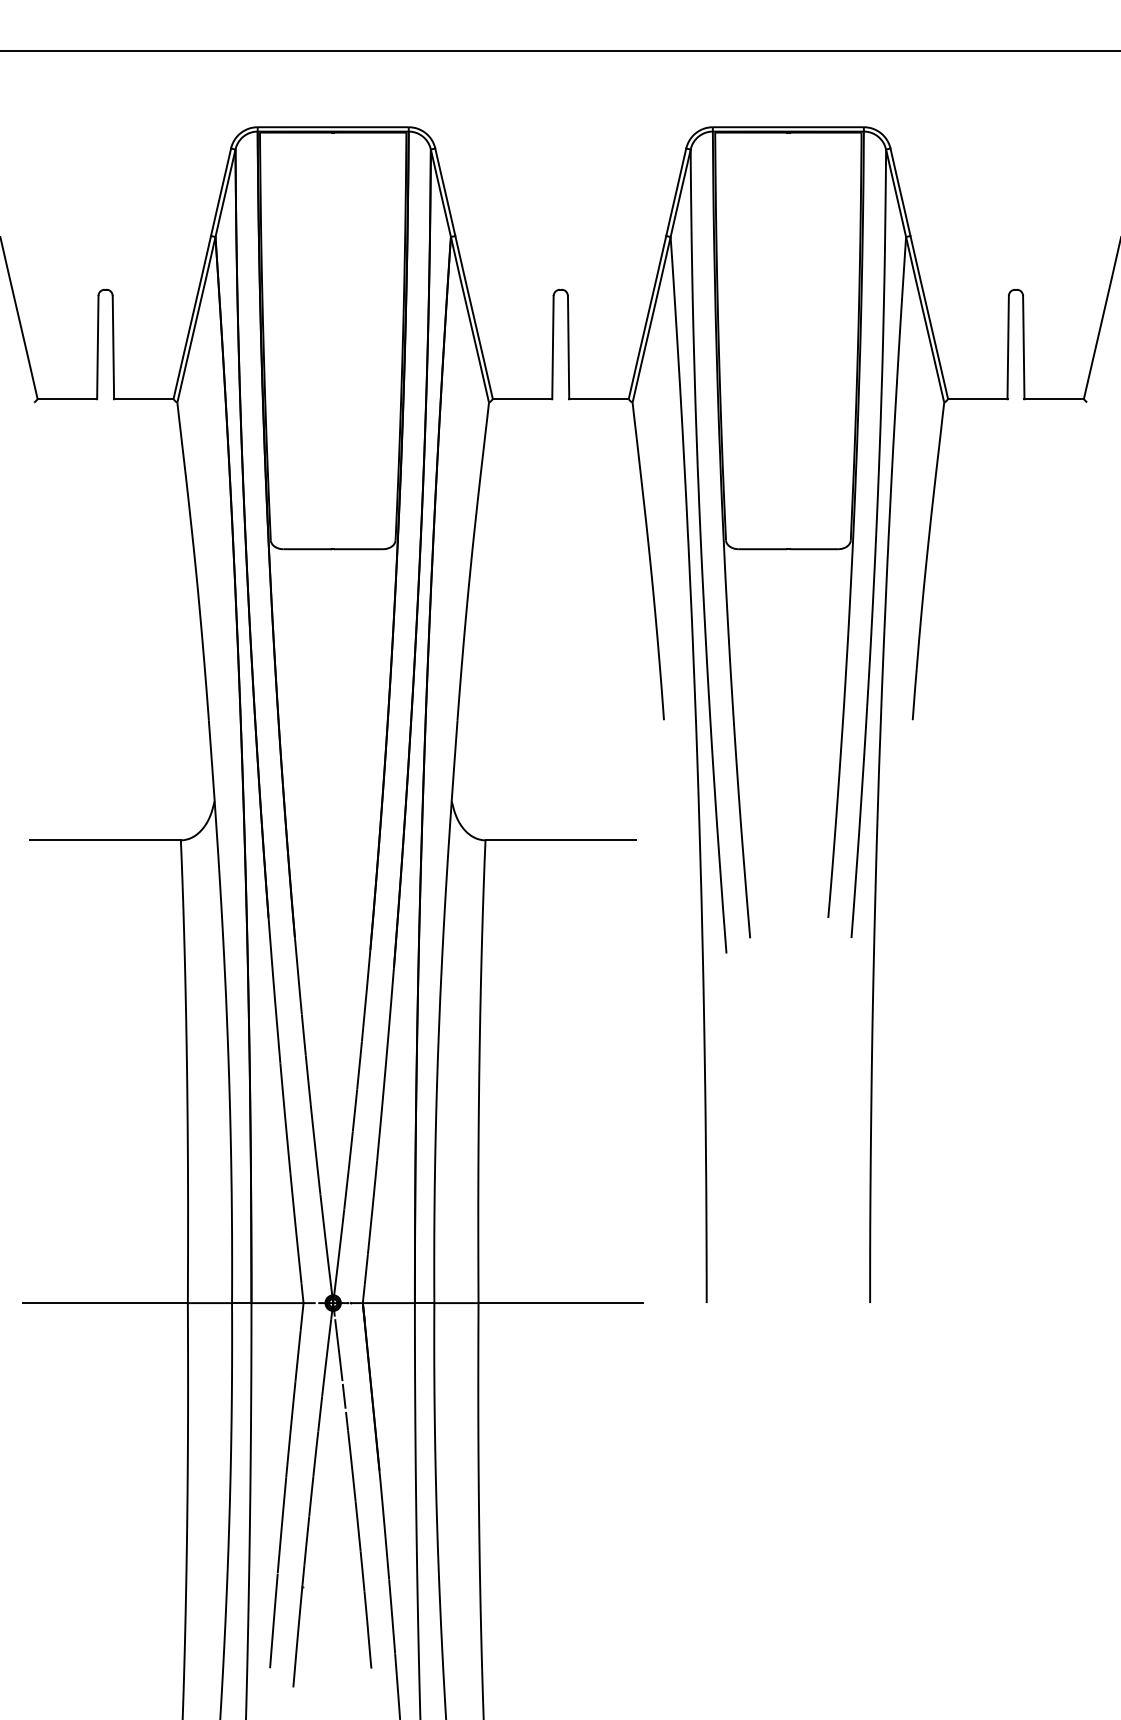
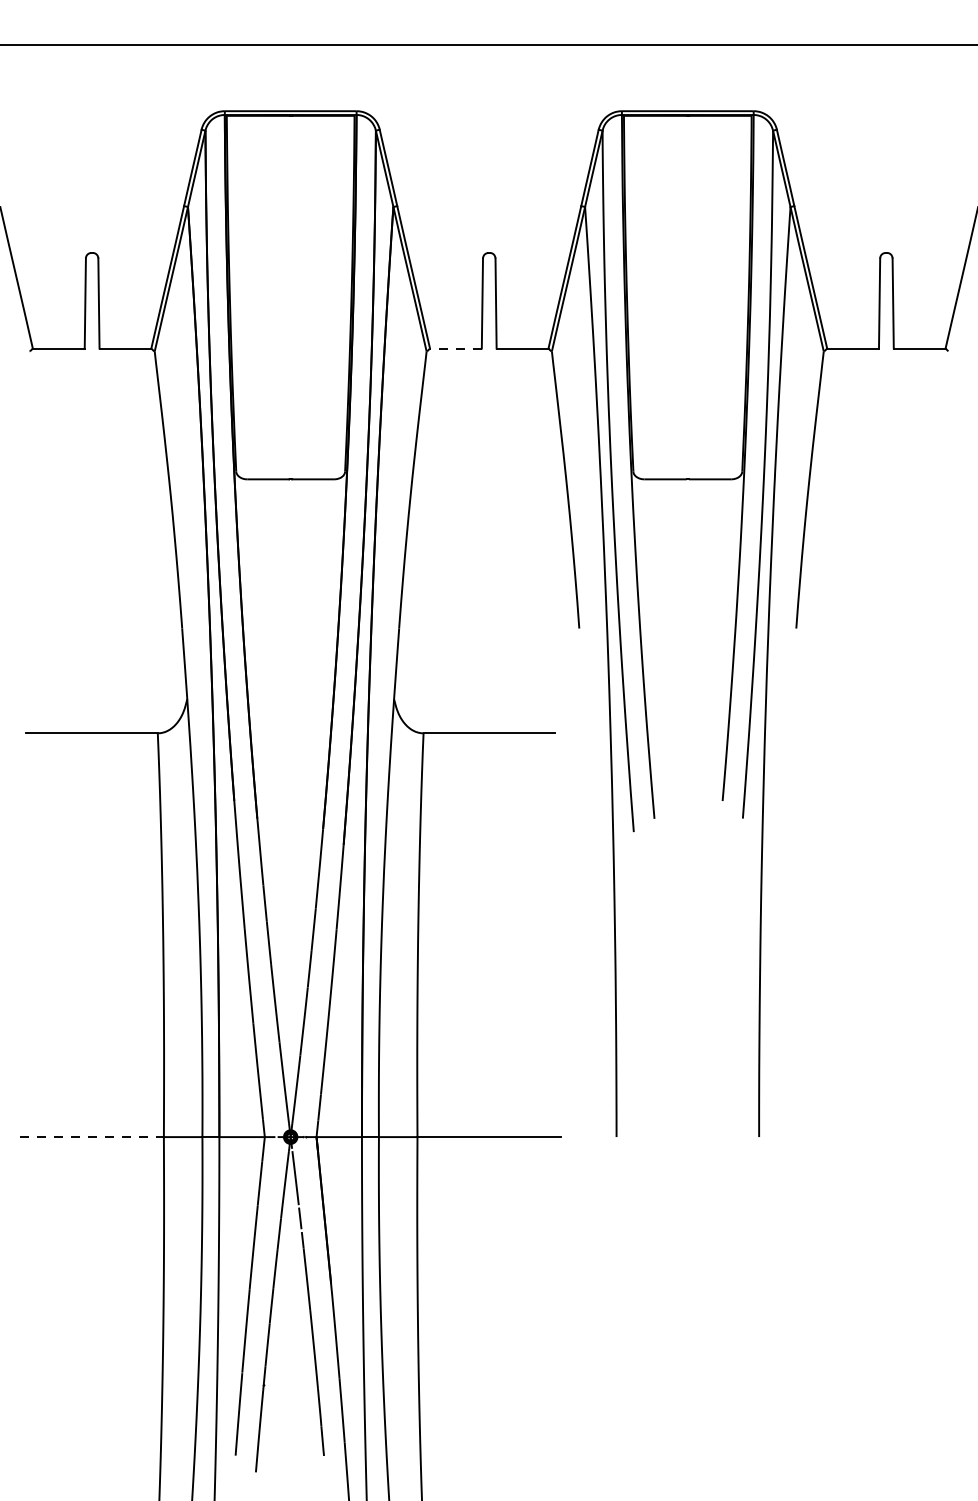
line: (522, 399) -> (455, 348), solid -> dashed
line: (106, 1303) -> (92, 1137), solid -> dashed

